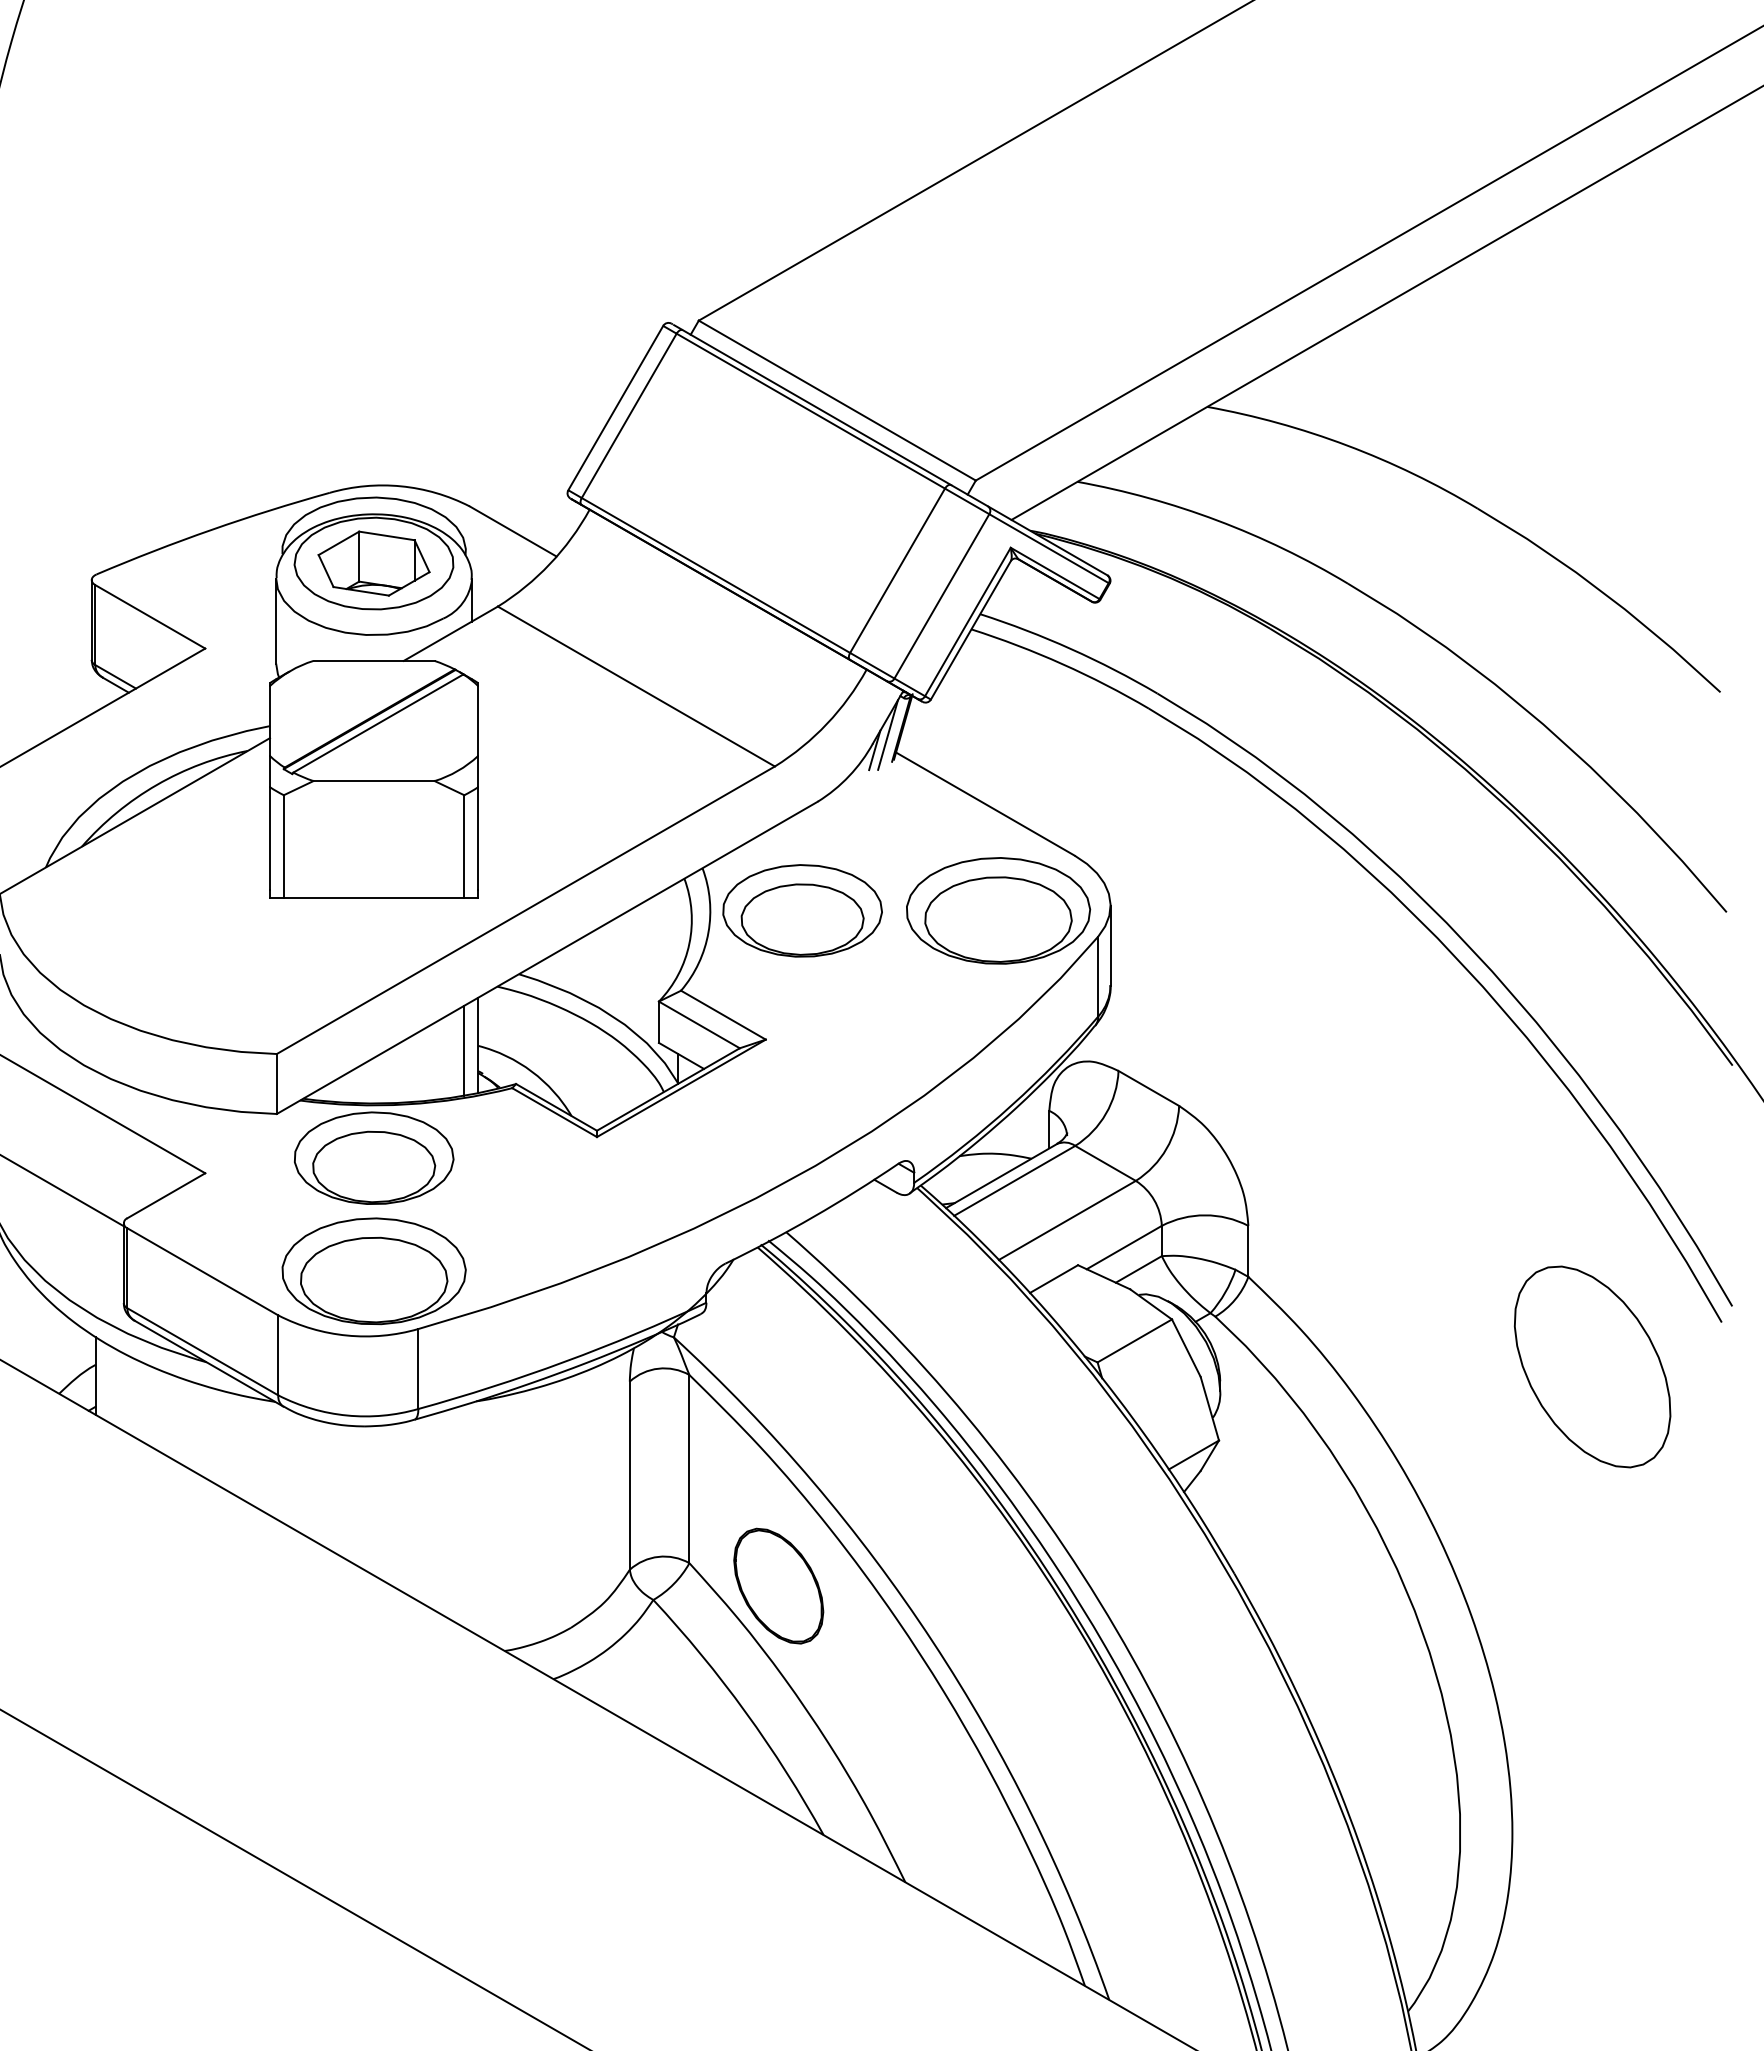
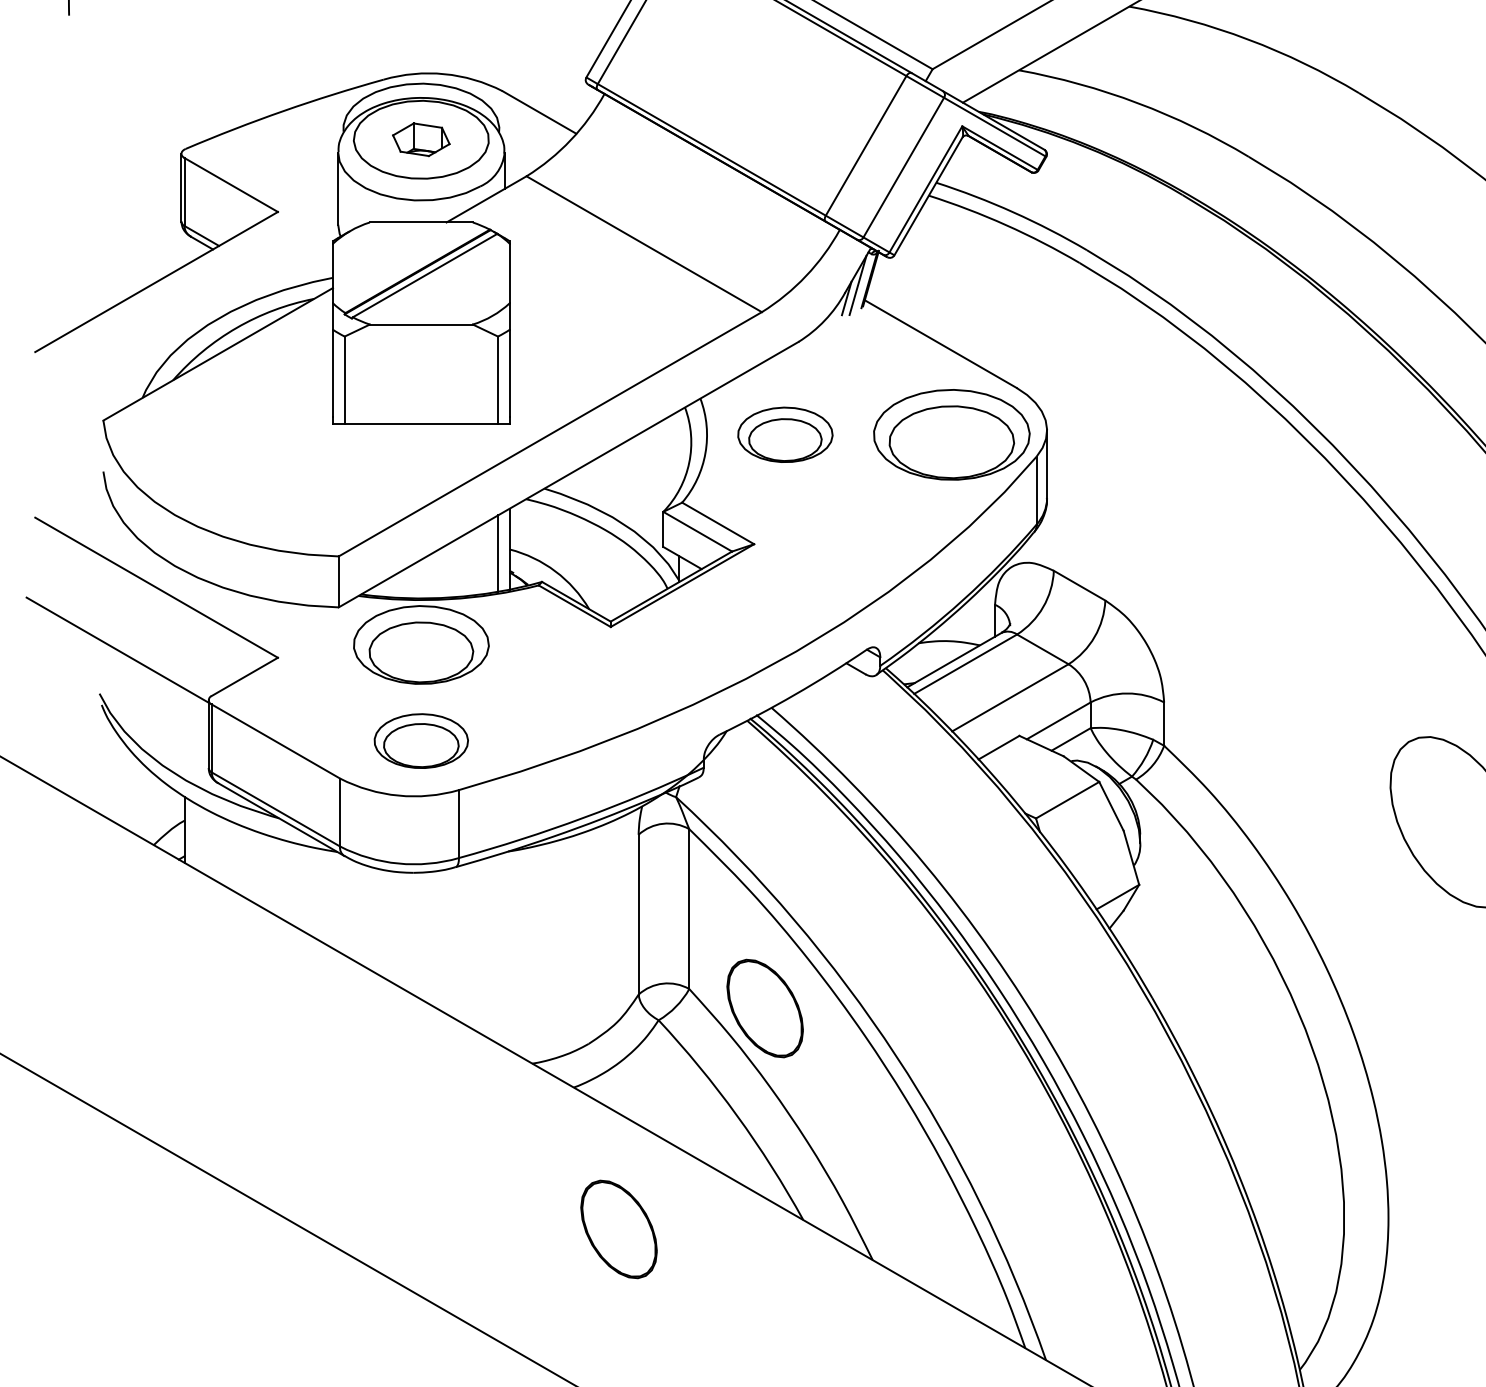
part: (373, 563) -> (420, 139), size x0.6
part: (802, 910) -> (785, 434), size x0.7
part: (373, 1271) -> (420, 741), size x0.6
part: (606, 1845) -> (618, 1228), added

